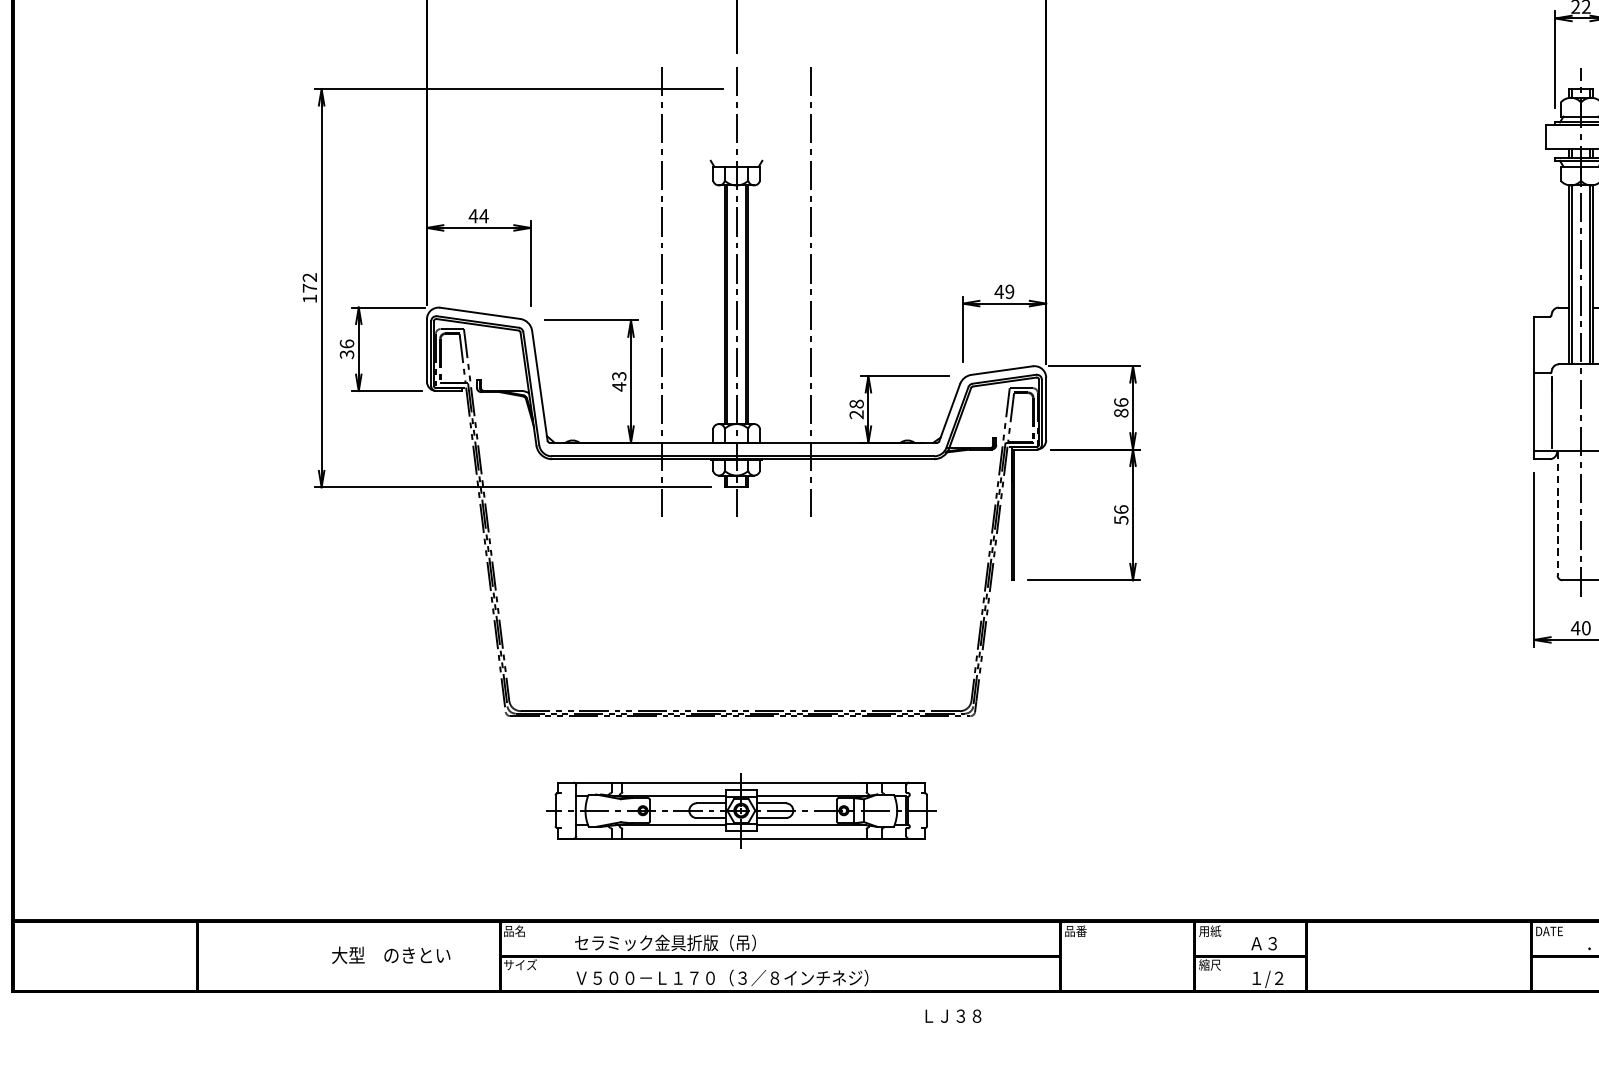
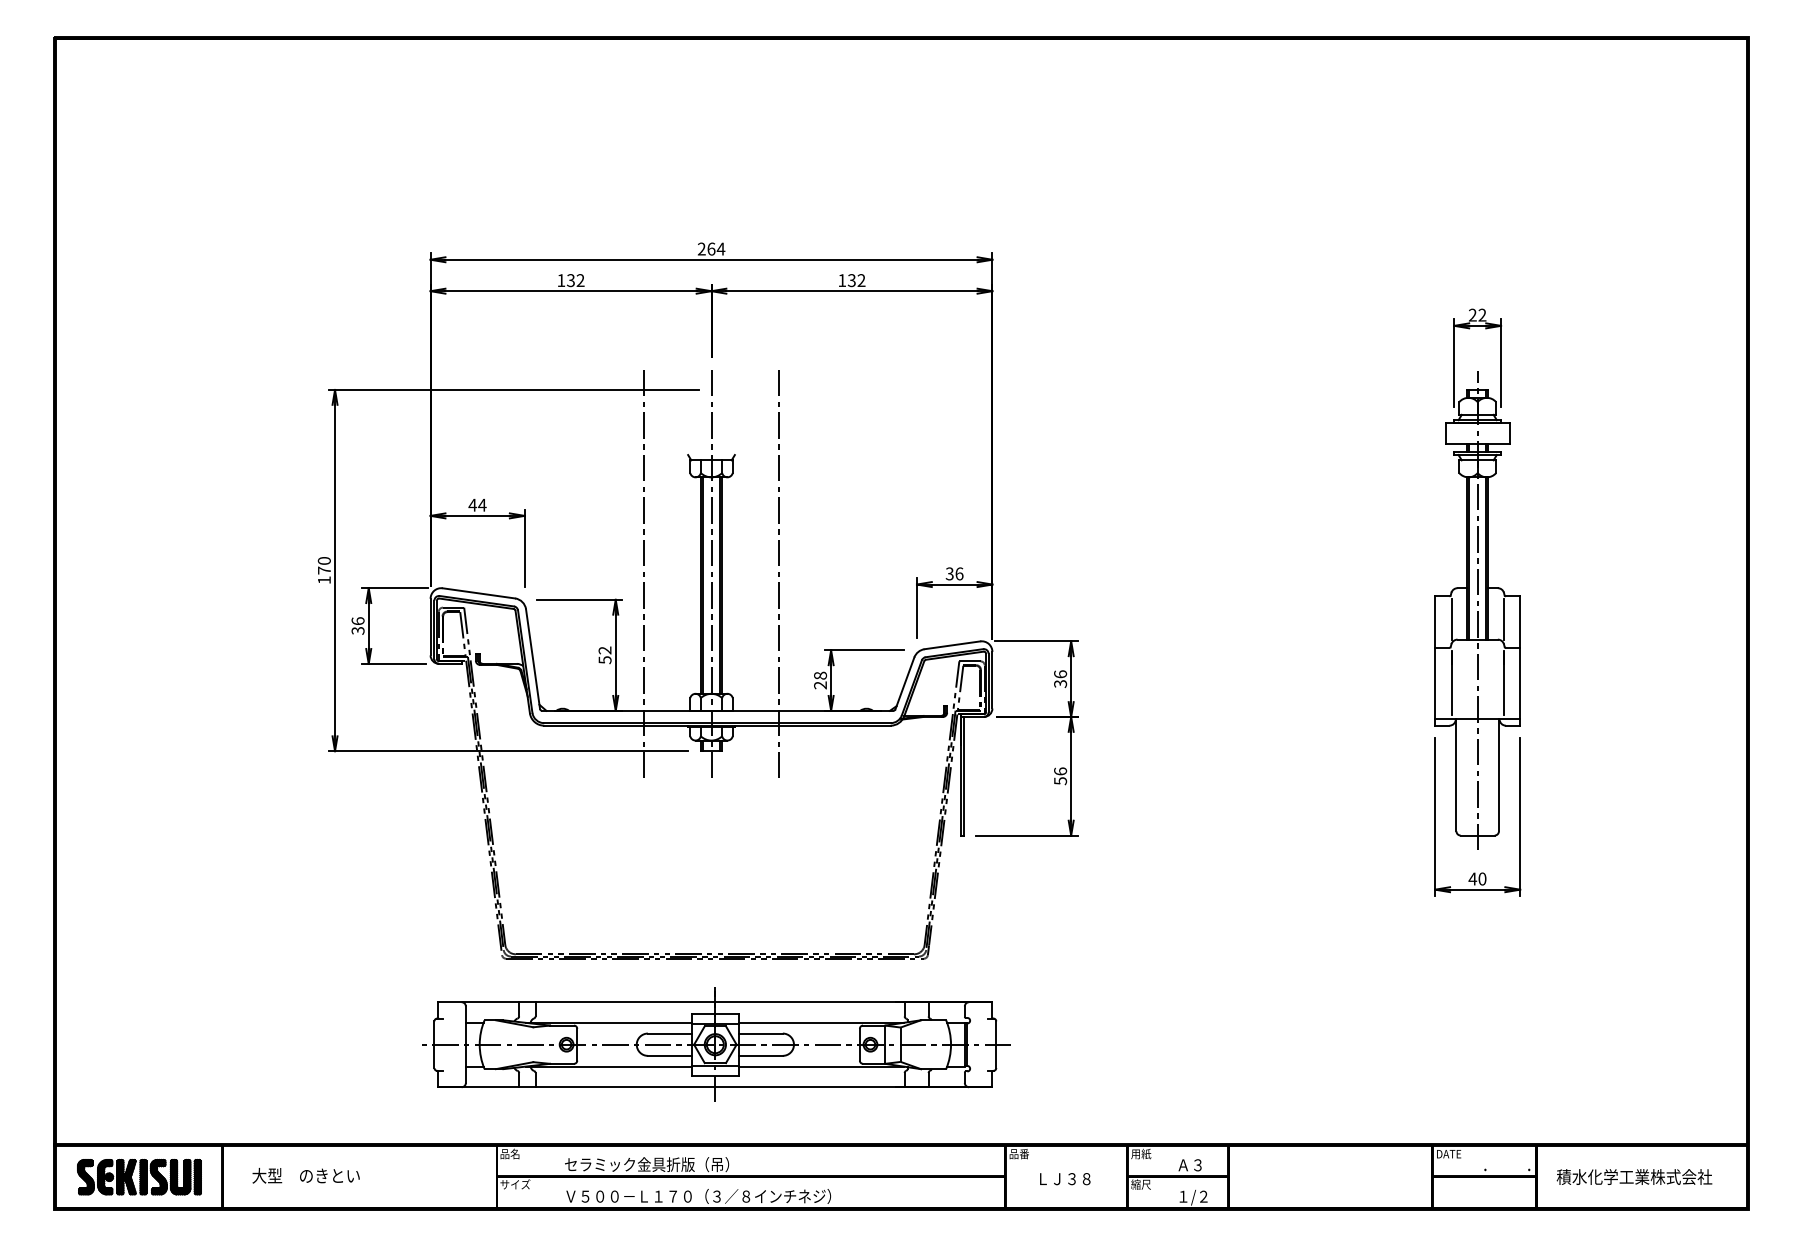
text: (310, 277) -> (324, 560), 172 -> 170
text: (1004, 291) -> (954, 573), 49 -> 36
line: (1552, 342) -> (1451, 619), added
text: (618, 381) -> (604, 655), 43 -> 52
text: (1121, 413) -> (1060, 684), 86 -> 36
line: (1557, 514) -> (1456, 775), dashed -> solid
part: (742, 810) -> (716, 1044), size x1.67
text: (390, 954) -> (305, 1175), moved
part: (106, 957) -> (139, 1177), added
text: (953, 1016) -> (1065, 1179), moved

